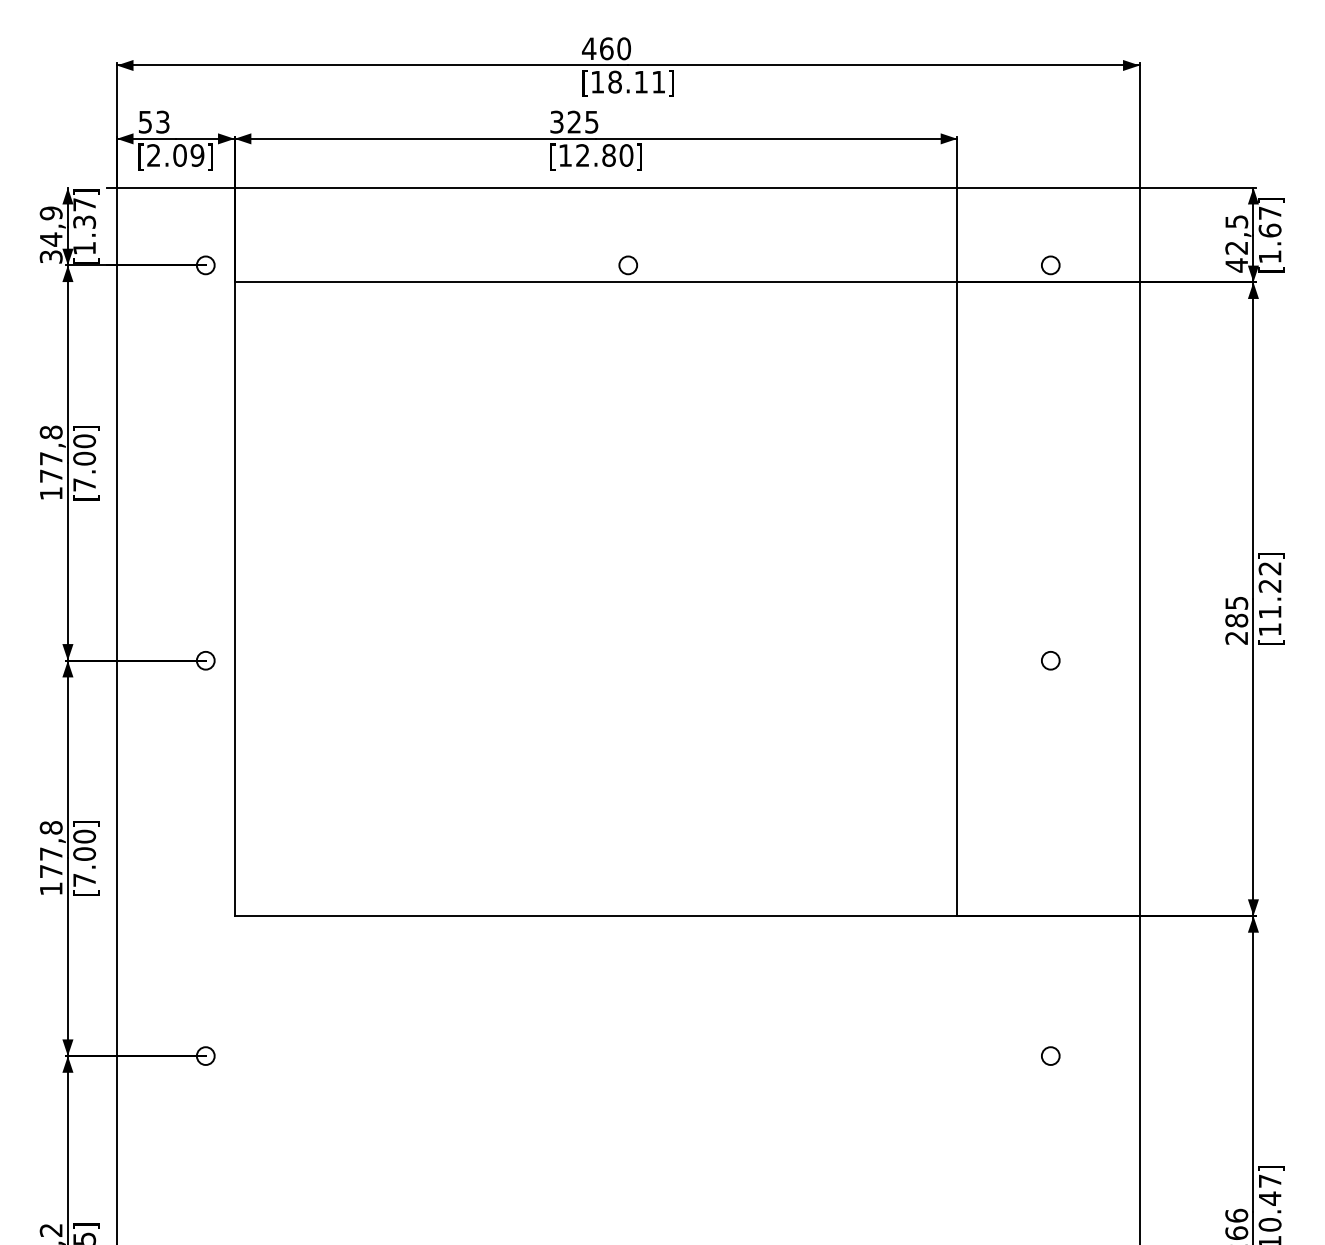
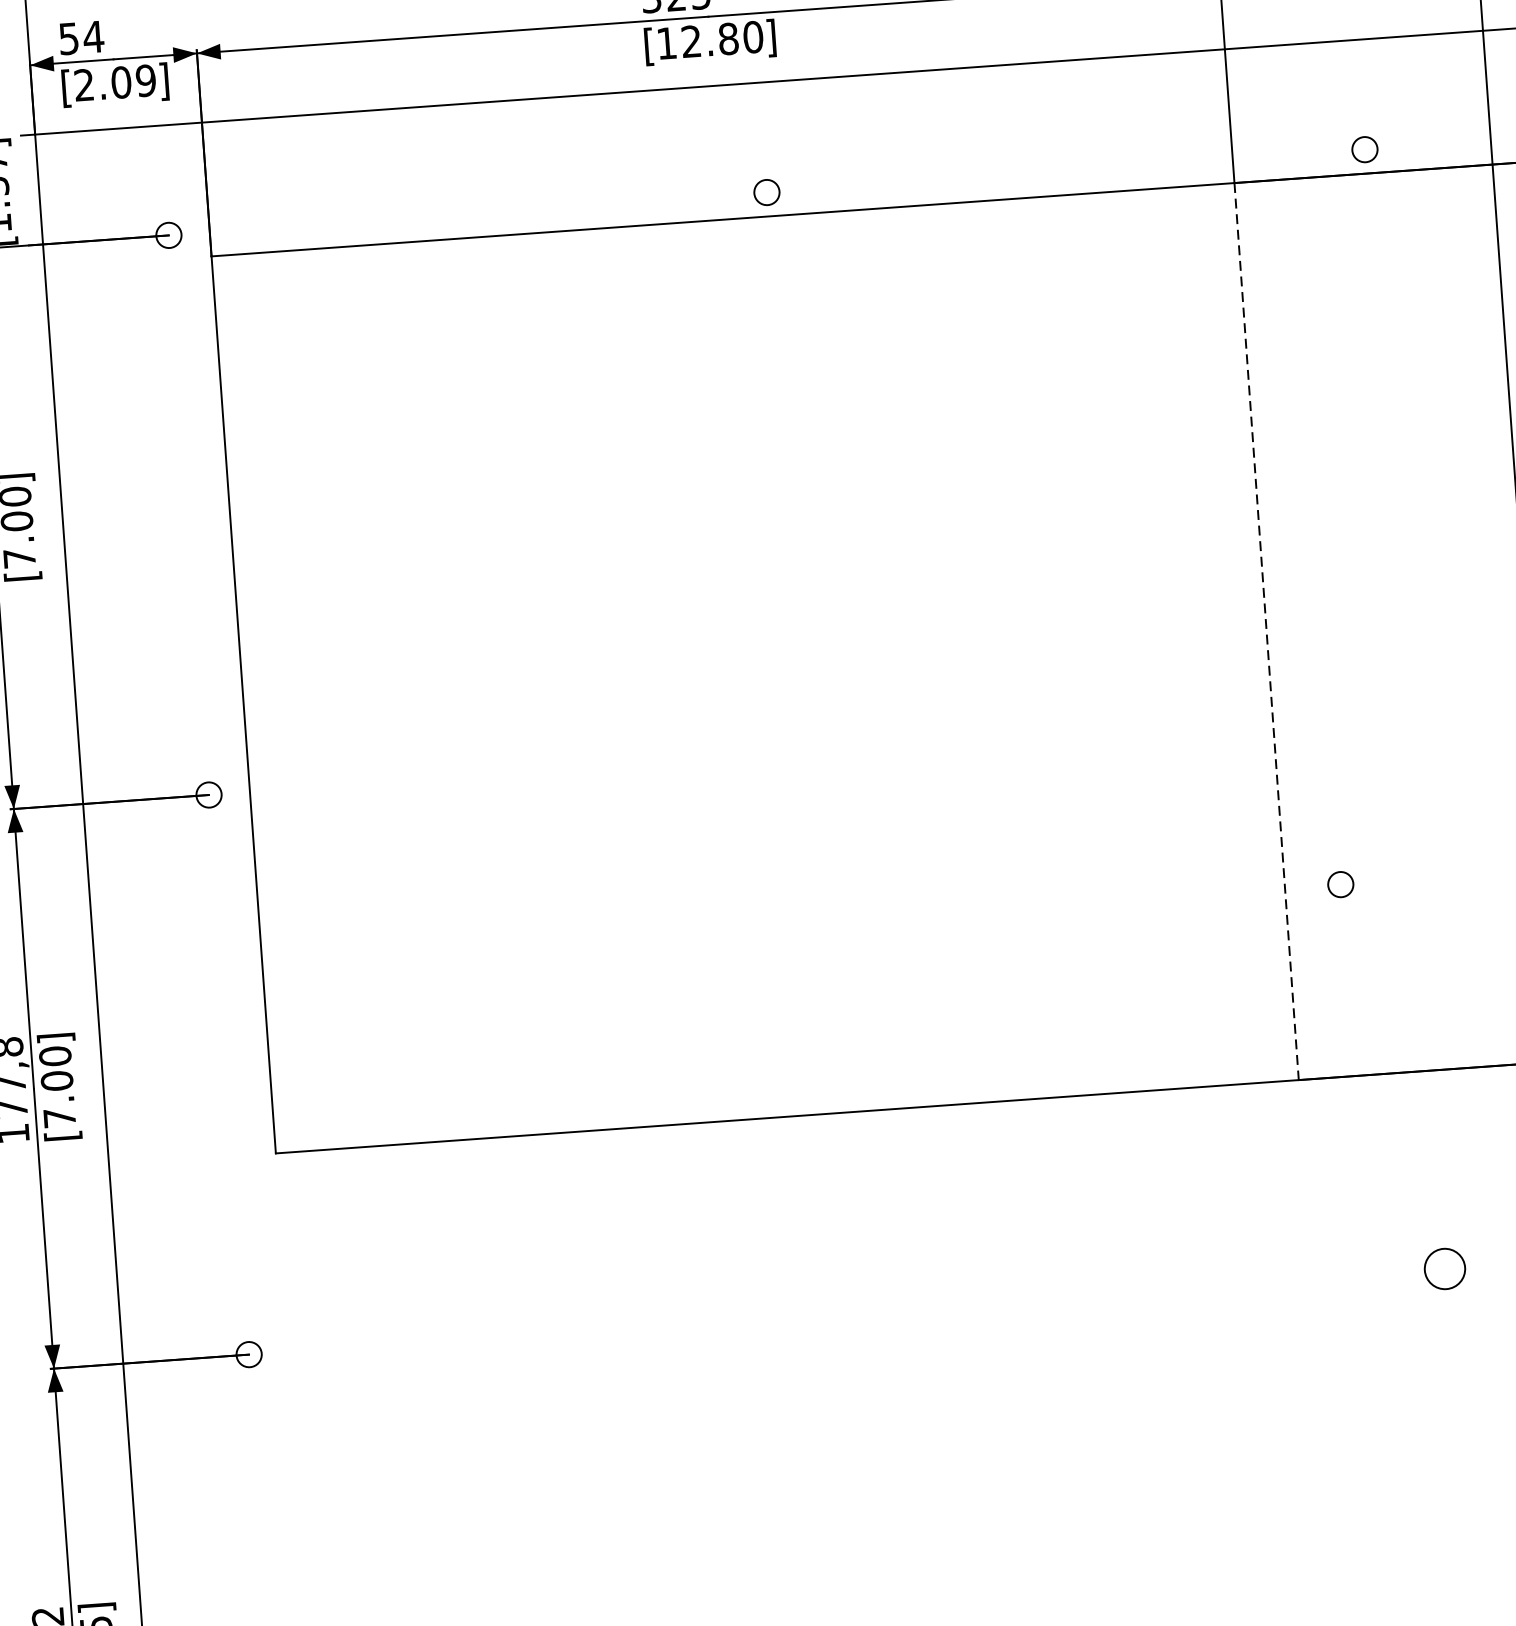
text: (162, 121) -> (93, 36), 53 -> 54
line: (957, 599) -> (1266, 632), solid -> dashed
circle: (1050, 660) -> (1340, 884), moved
circle: (1050, 1055) -> (1444, 1268), size x1.6

